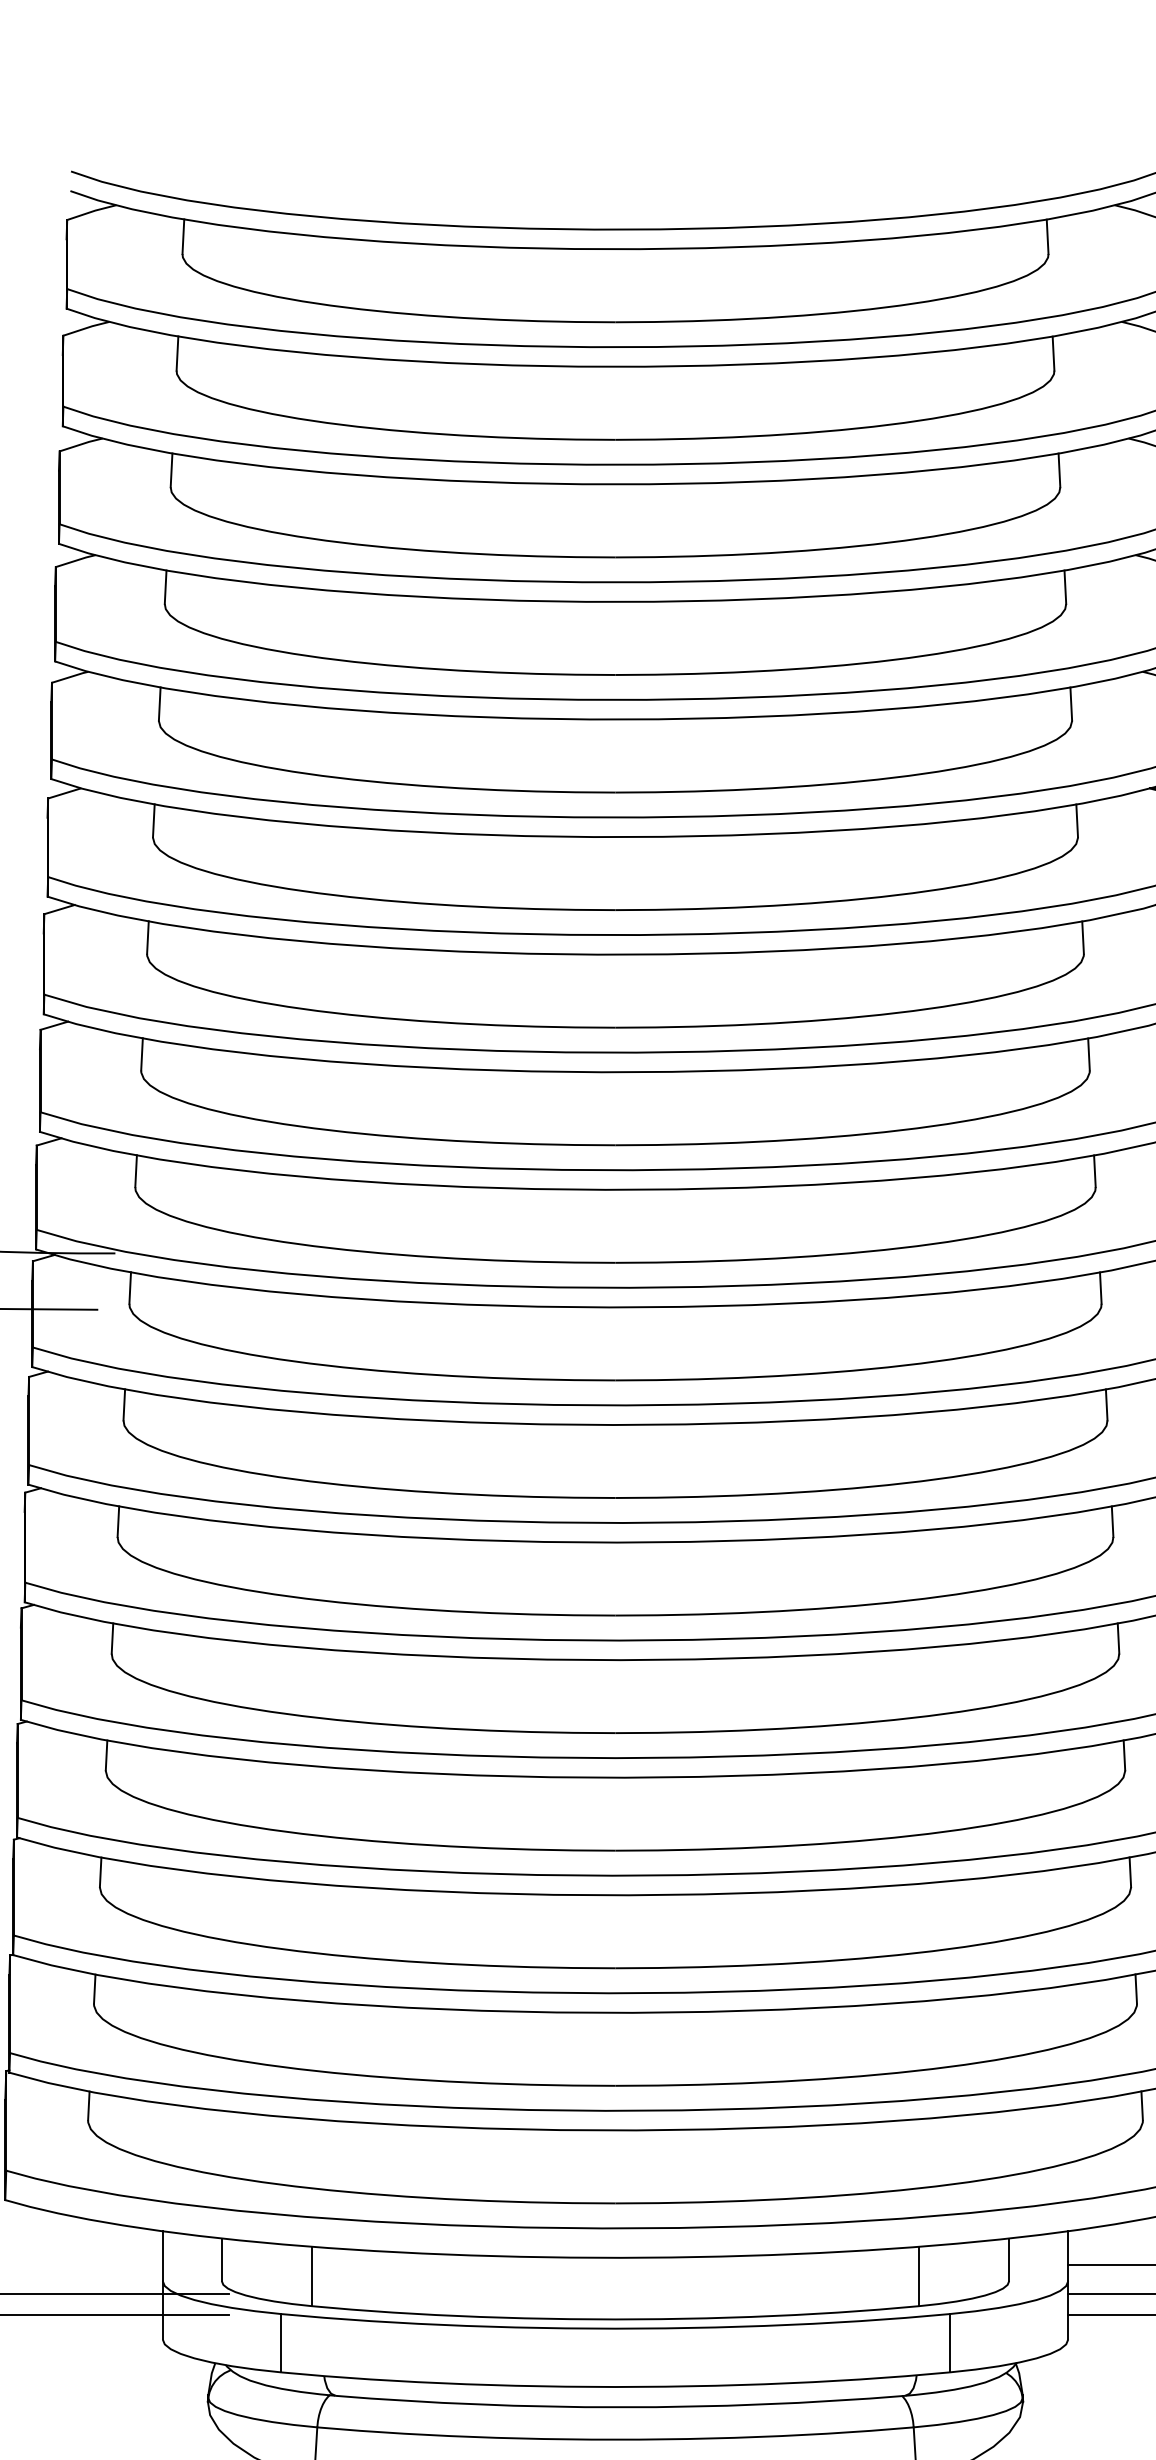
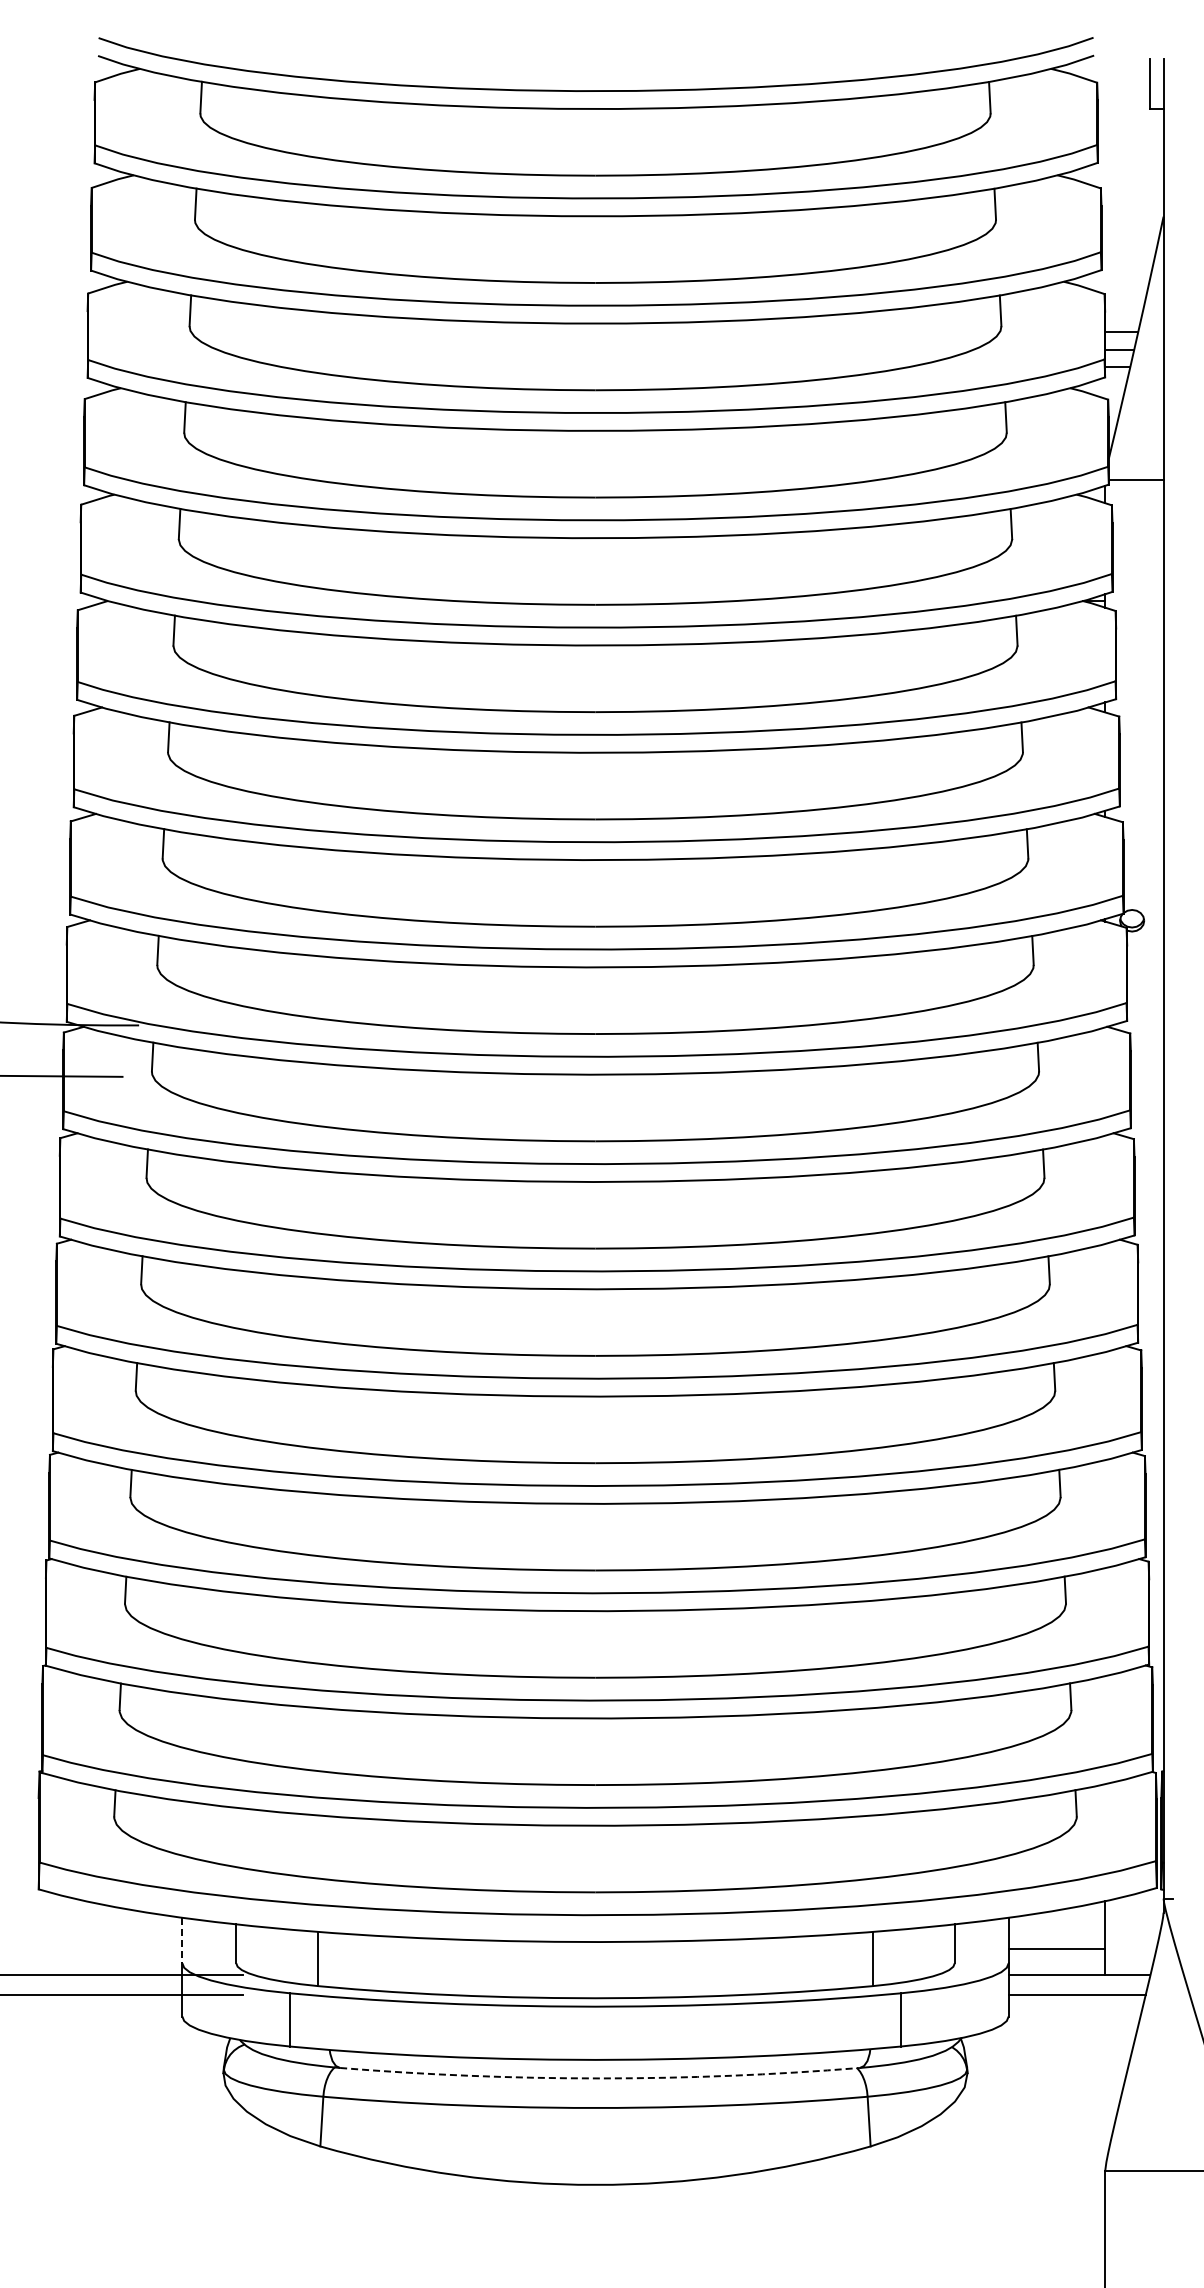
line: (162, 2256) -> (182, 1940), solid -> dashed
arc: (620, 2407) -> (600, 2078), solid -> dashed

